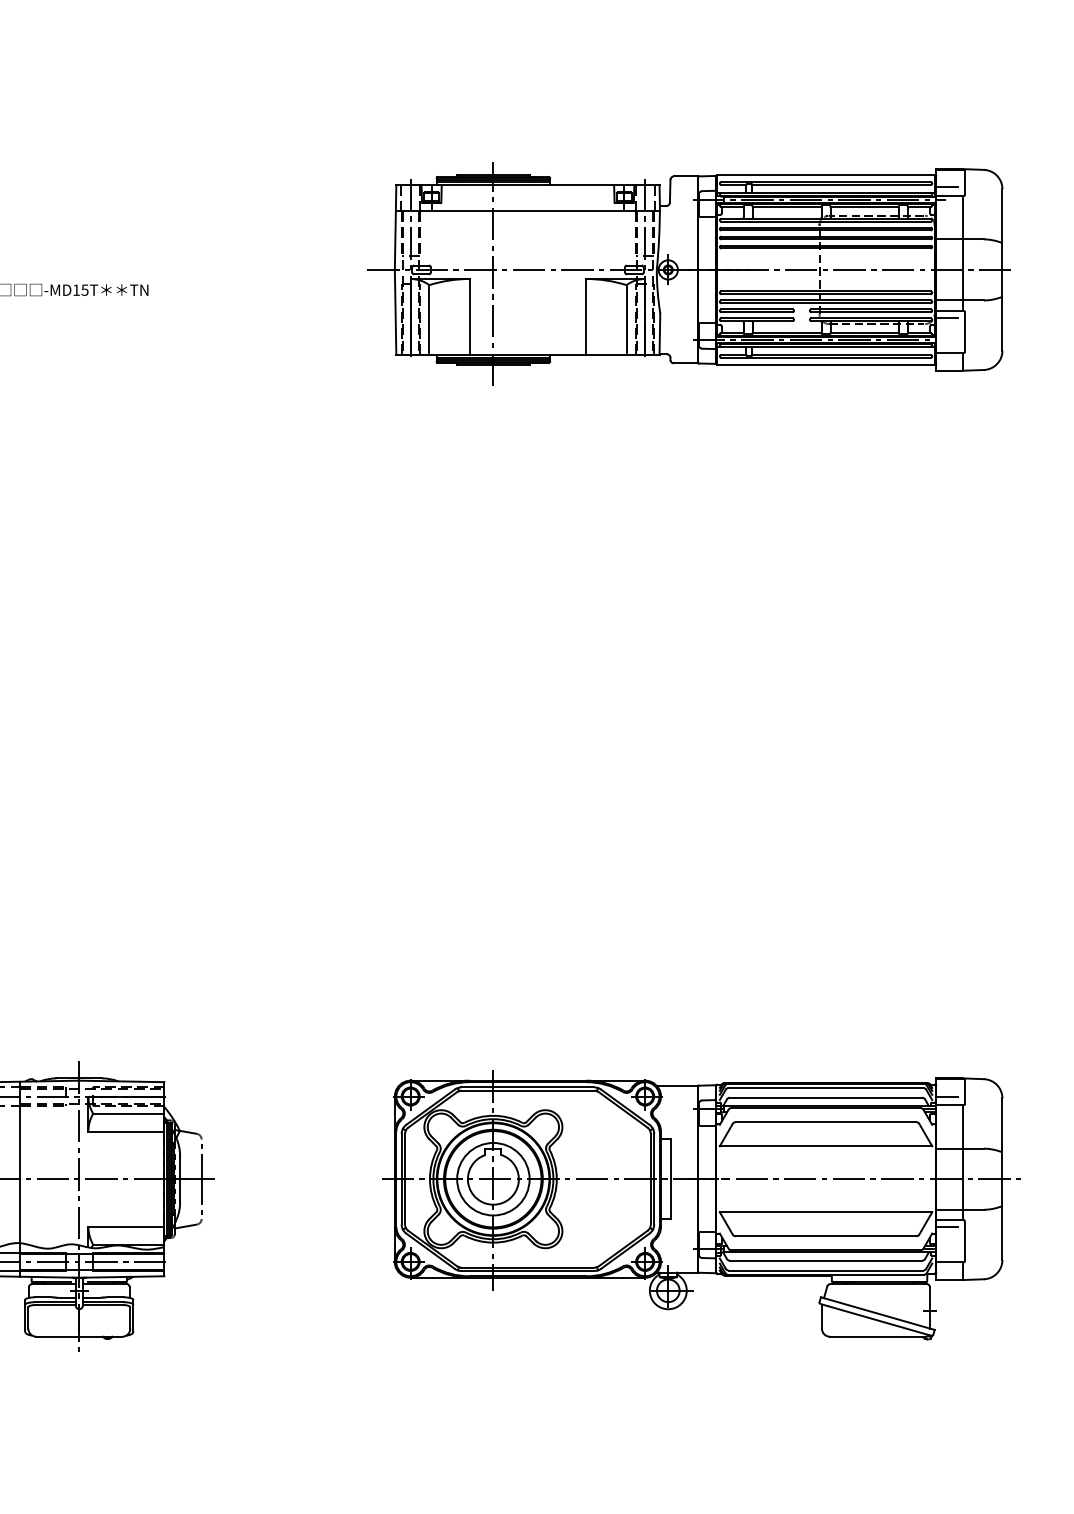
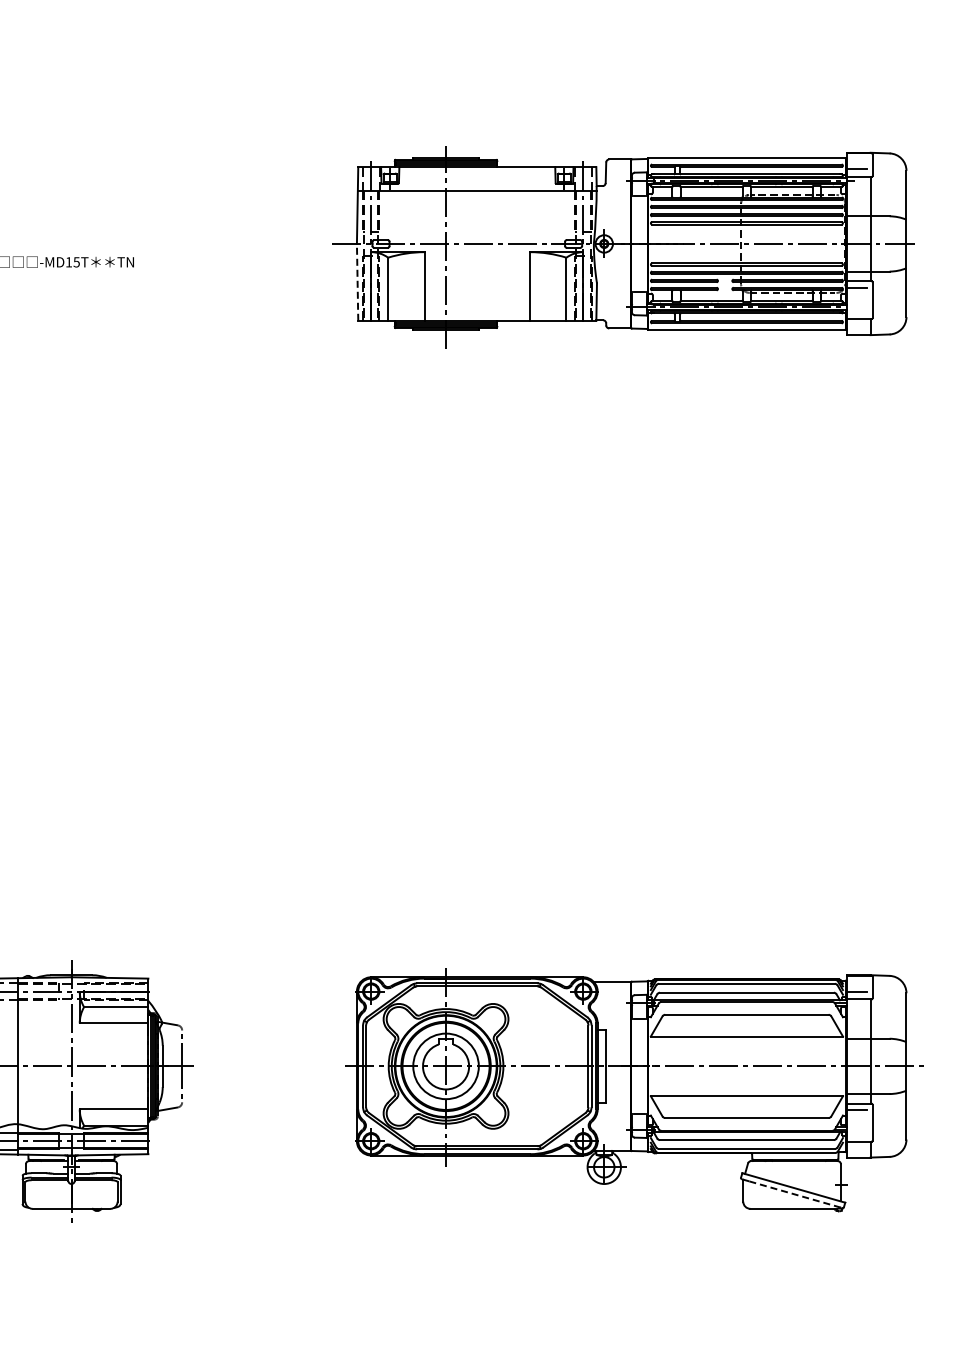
line: (395, 311) -> (357, 281), solid -> dashed
line: (880, 1320) -> (796, 1194), solid -> dashed

